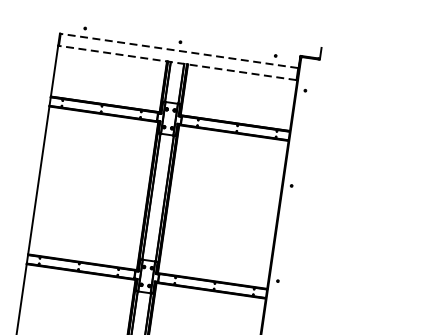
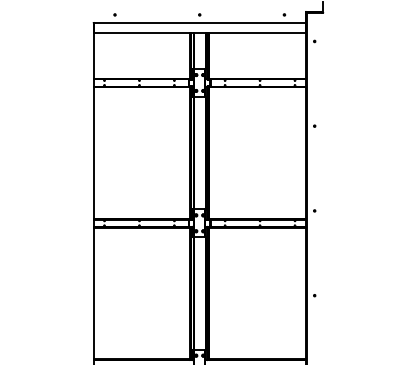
line: (178, 50) -> (199, 22), dashed -> solid
line: (177, 63) -> (199, 33), dashed -> solid

